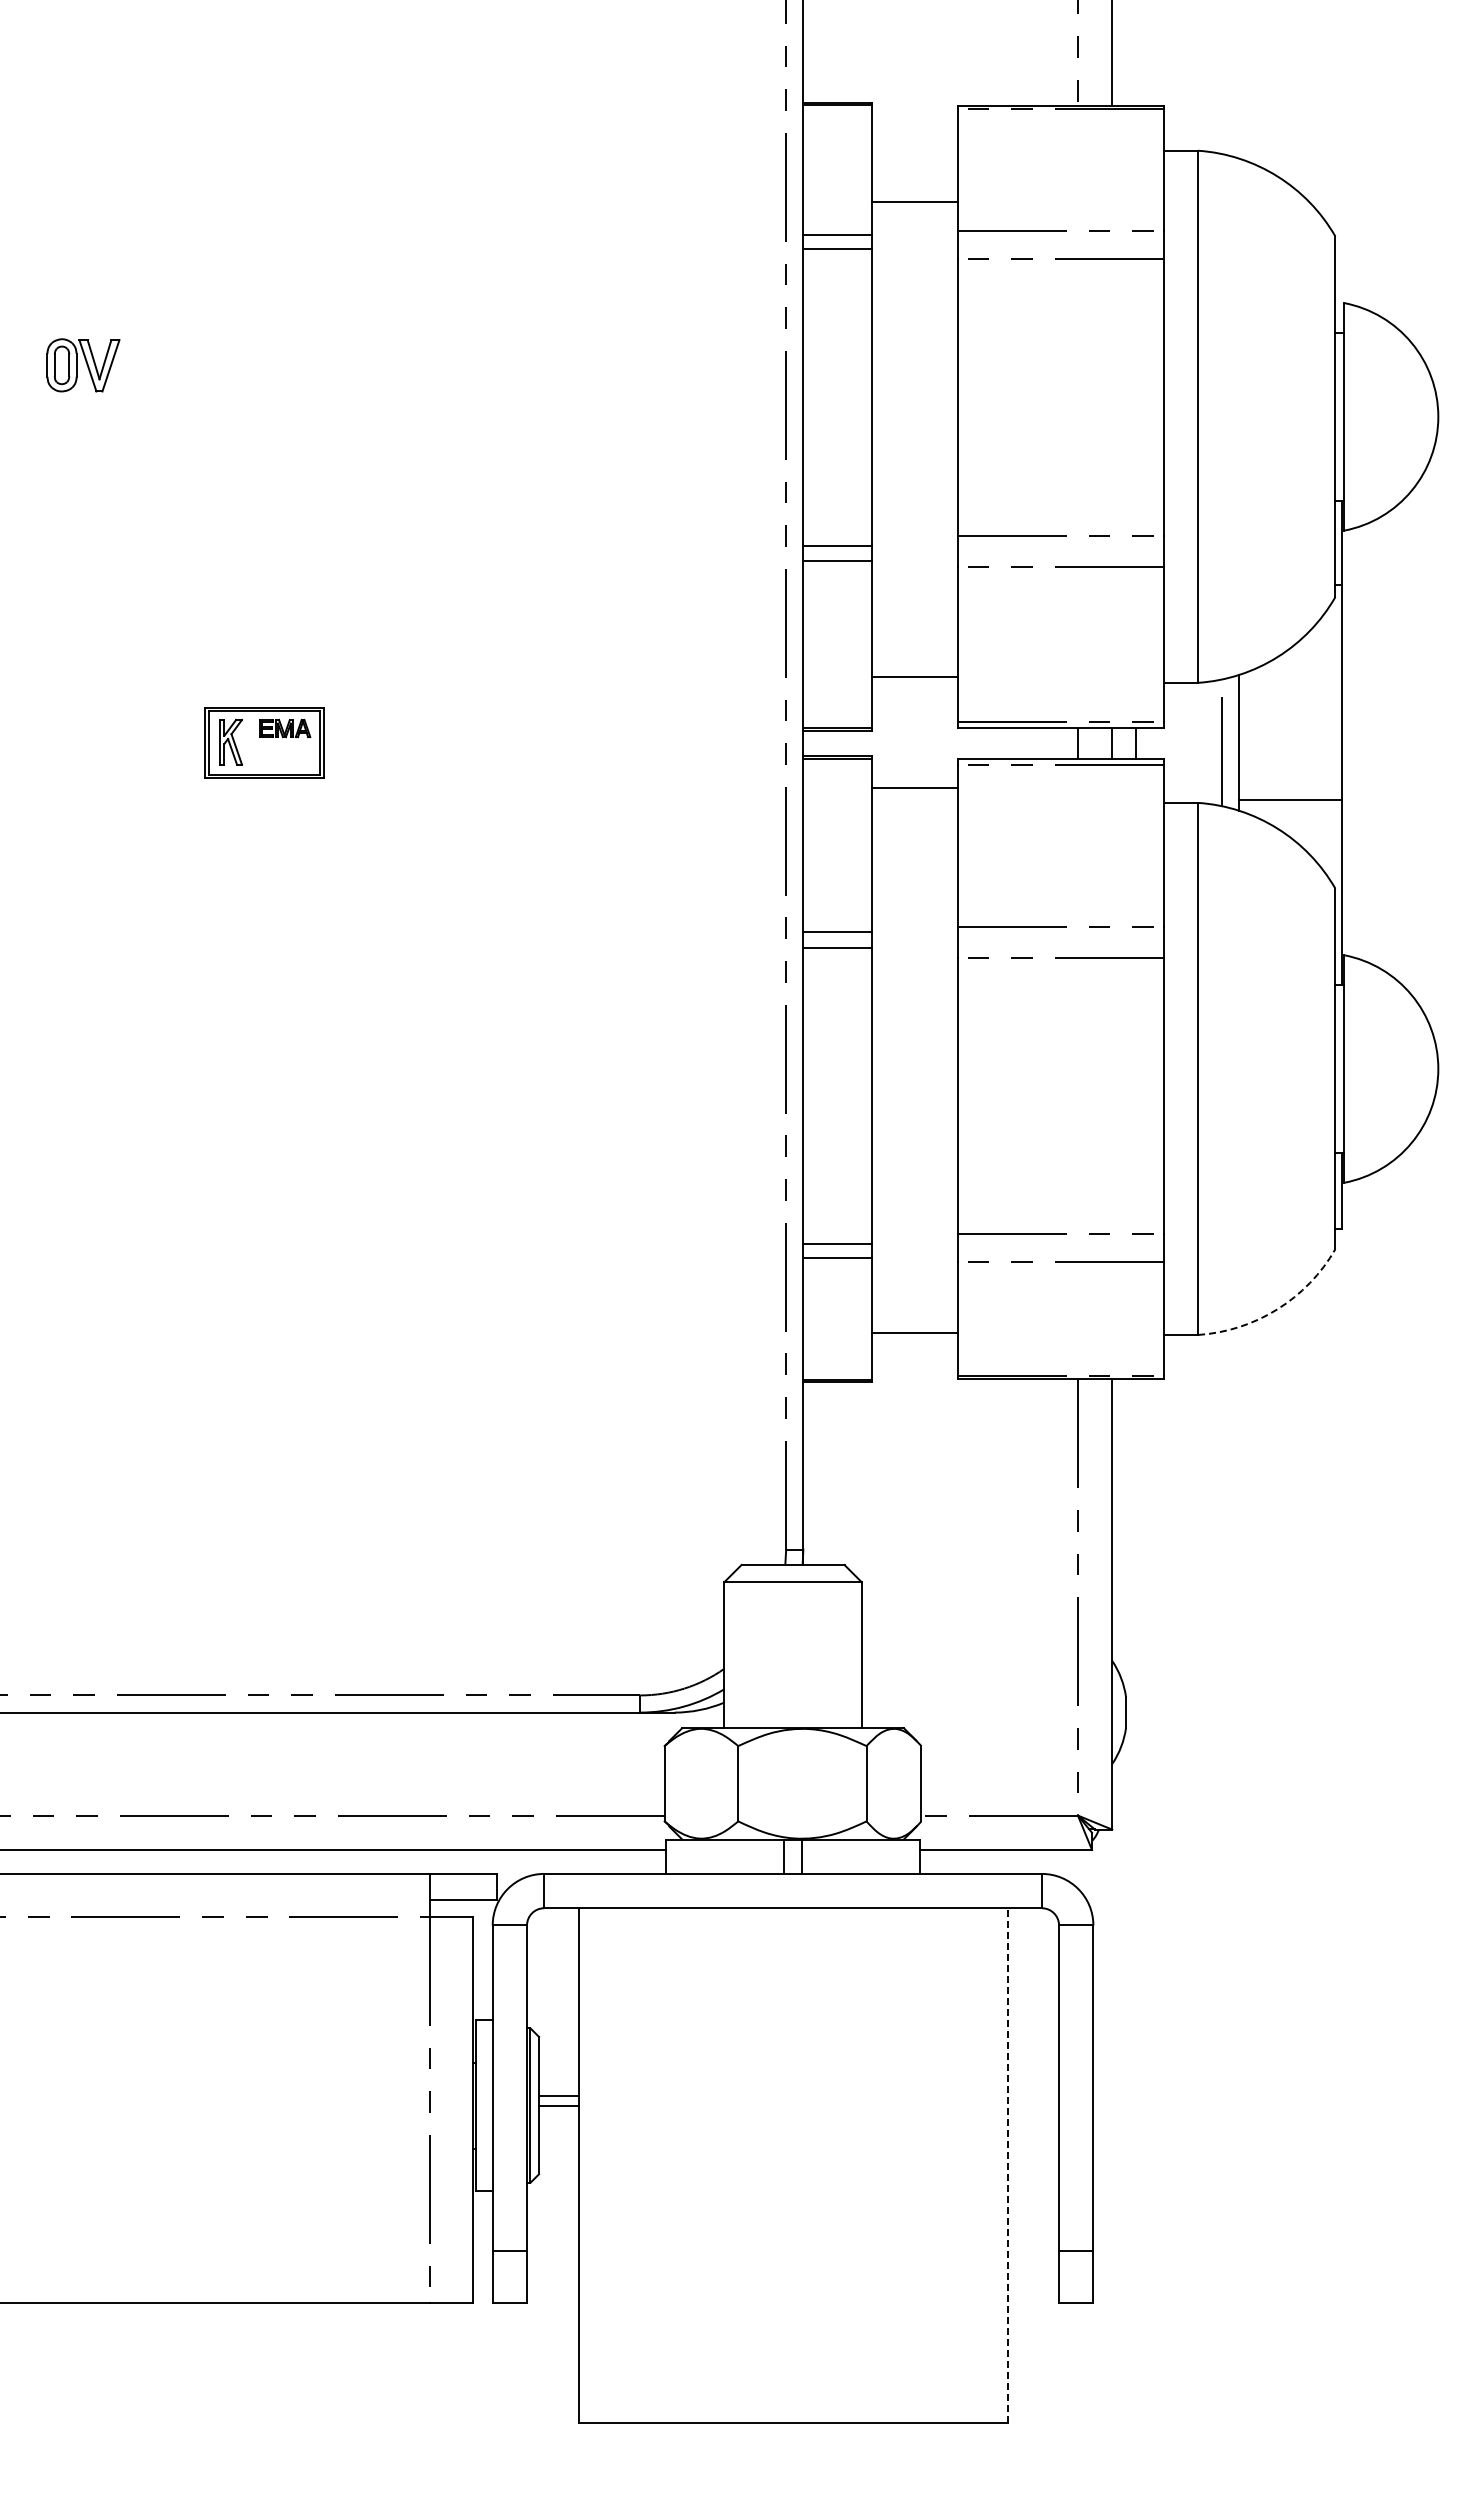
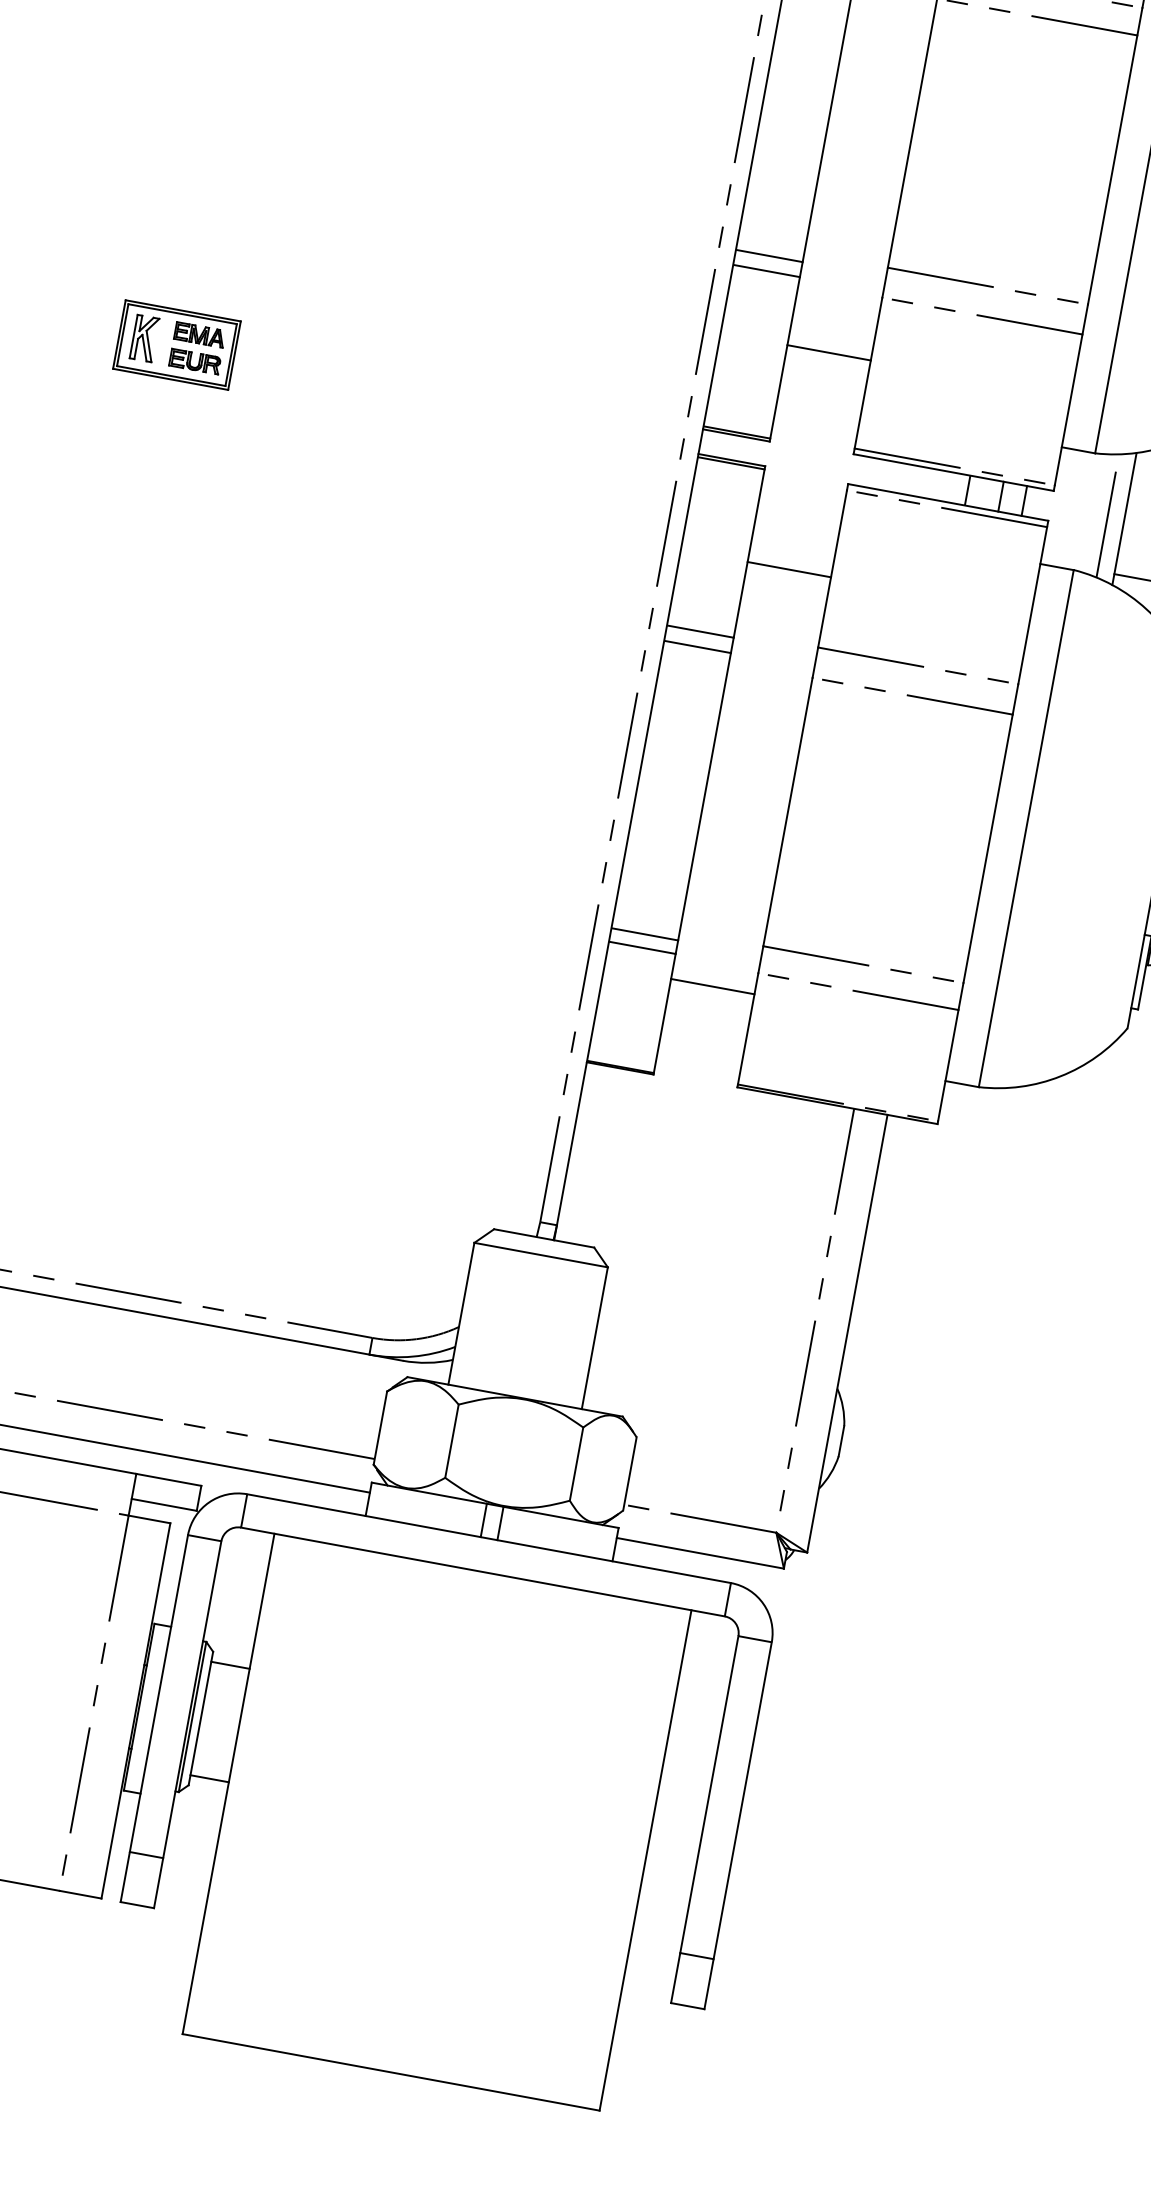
line: (914, 677) -> (828, 352), moved
part: (285, 755) -> (195, 361), added
line: (914, 787) -> (788, 569), moved
arc: (1277, 1309) -> (1060, 1076), dashed -> solid
line: (914, 1332) -> (712, 986), moved
line: (558, 2095) -> (209, 1778), moved
line: (558, 2106) -> (230, 1665), moved
line: (1007, 2165) -> (645, 1860), dashed -> solid

